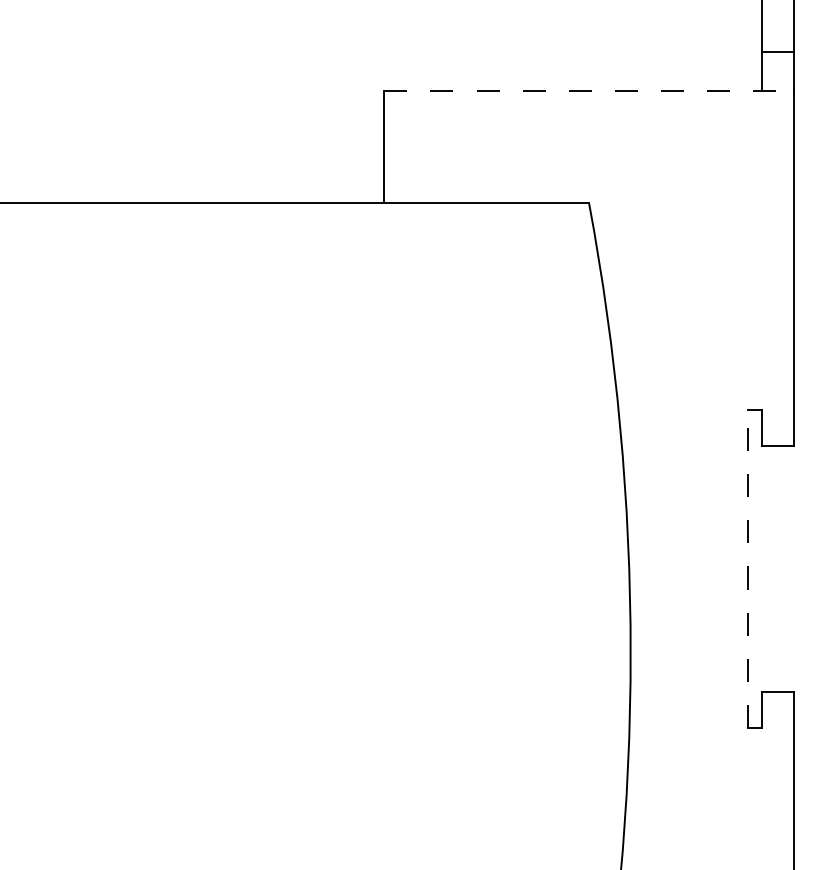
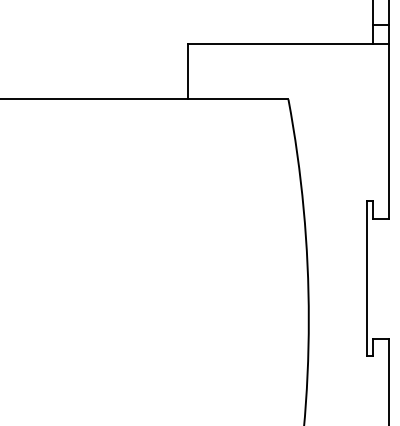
line: (589, 90) -> (288, 44), dashed -> solid
line: (748, 568) -> (366, 278), dashed -> solid

